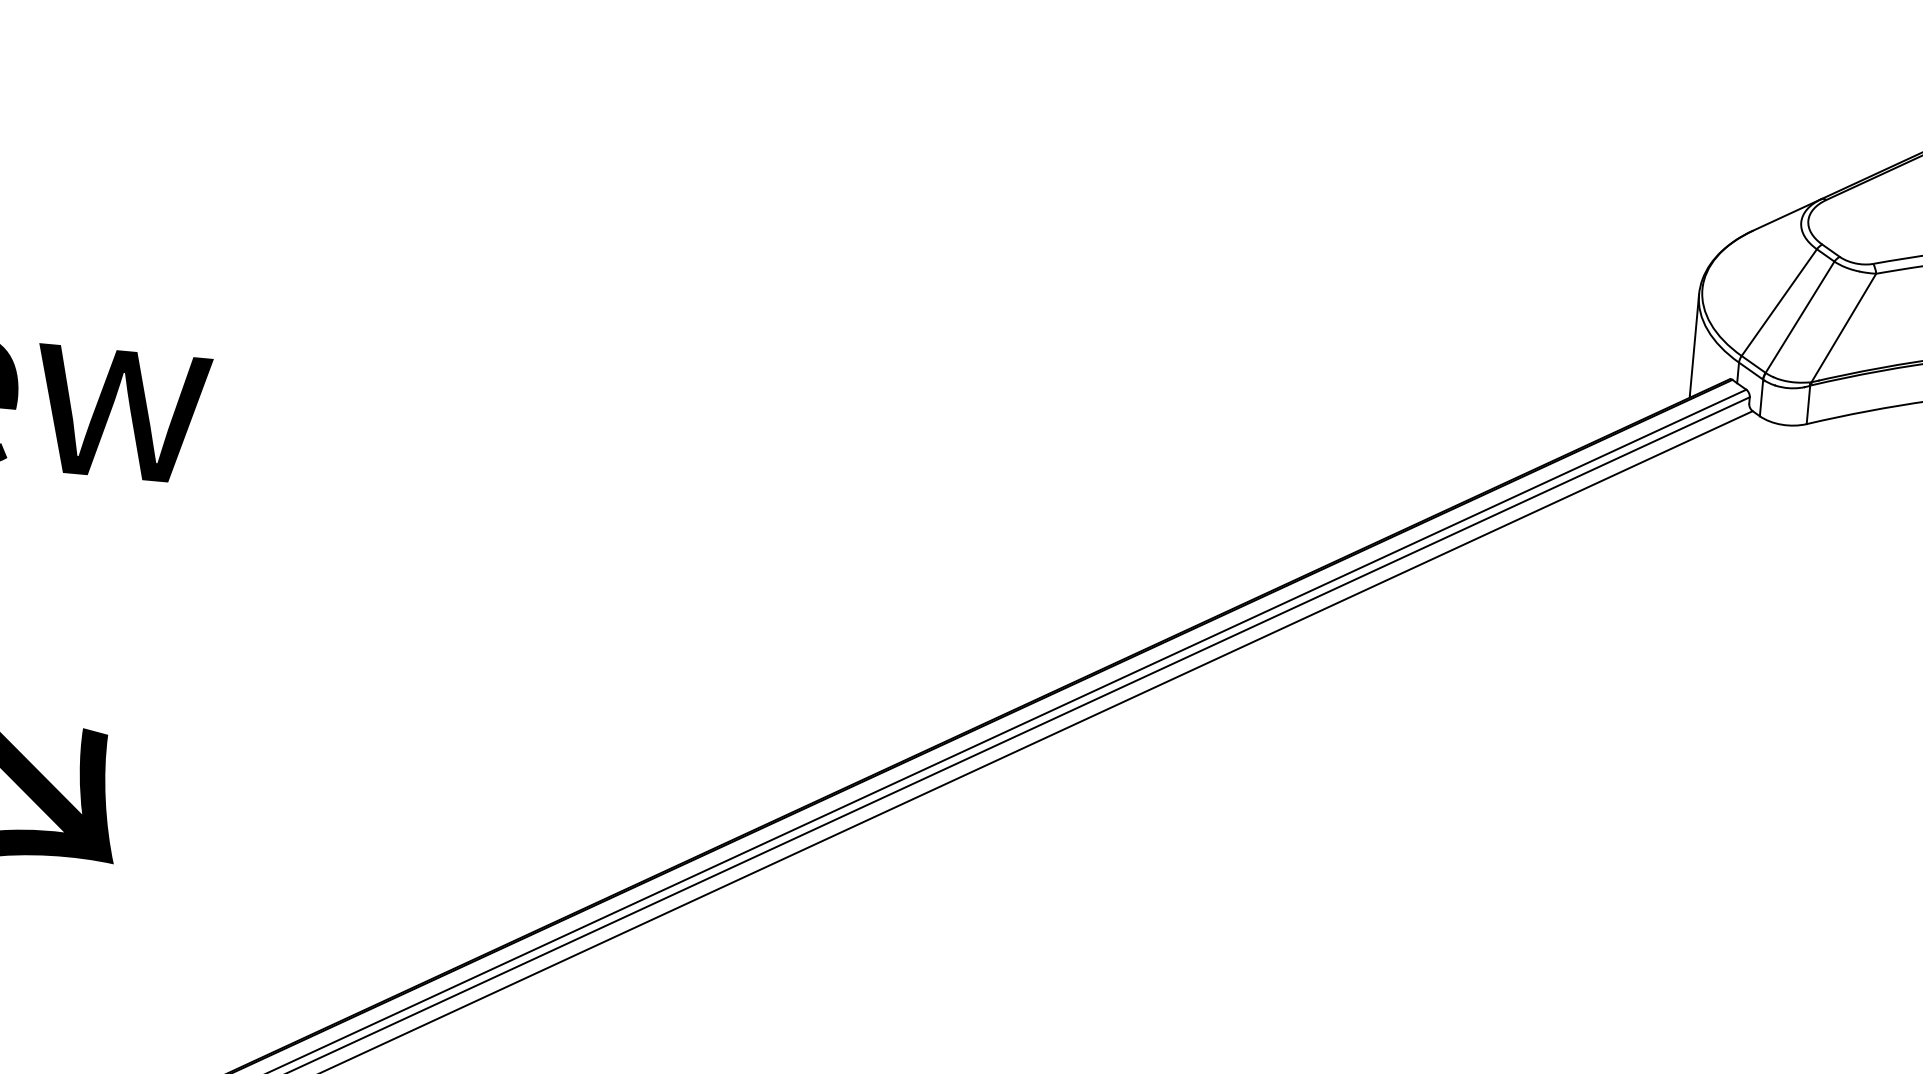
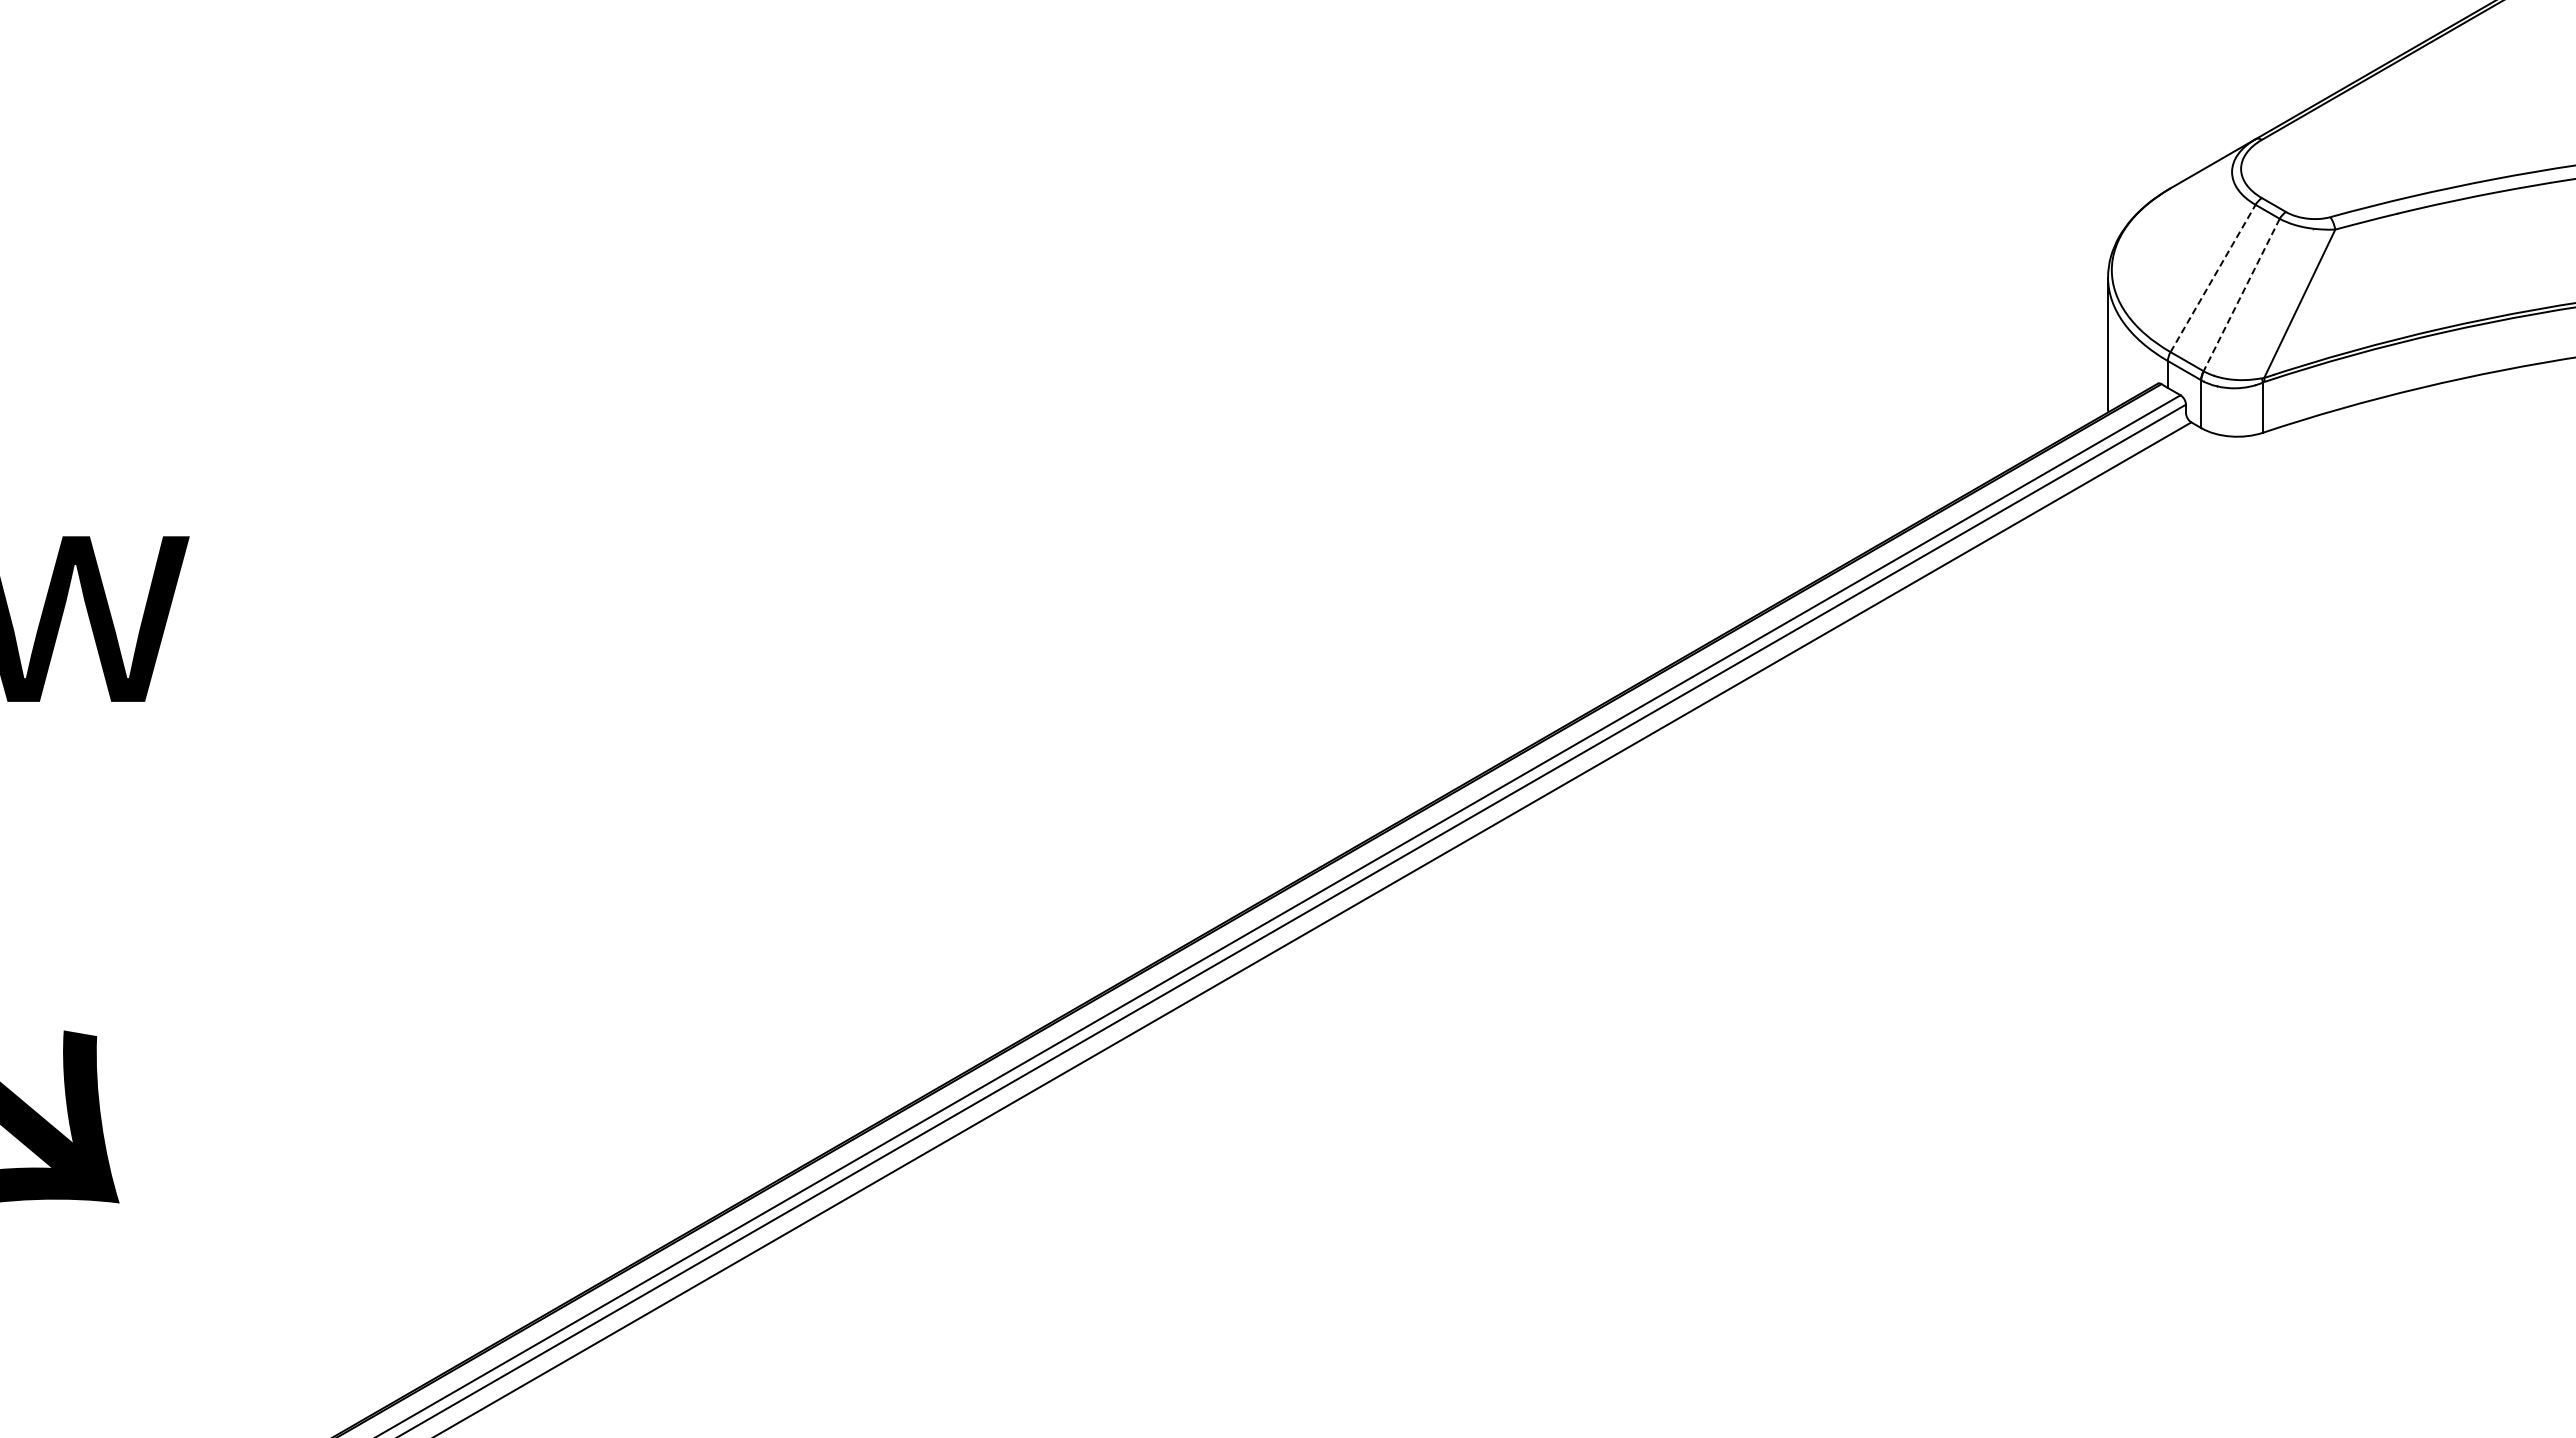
line: (1779, 302) -> (2213, 278), solid -> dashed
line: (1799, 317) -> (2241, 295), solid -> dashed

